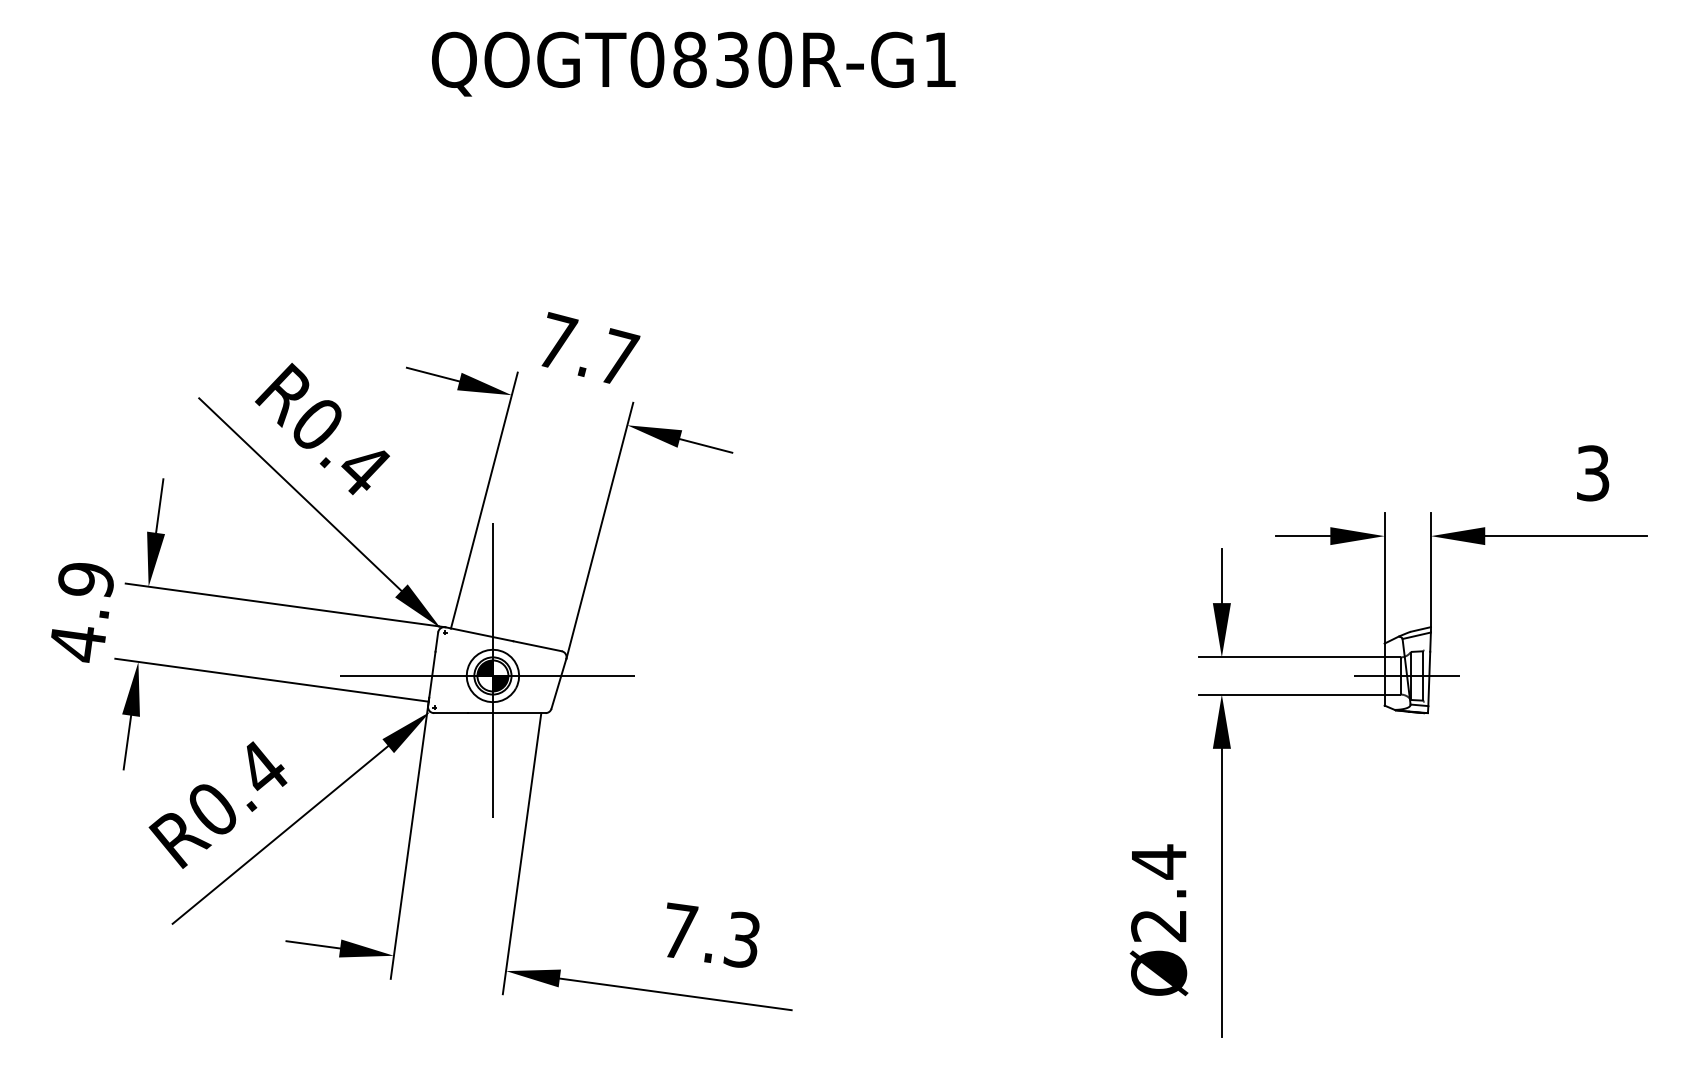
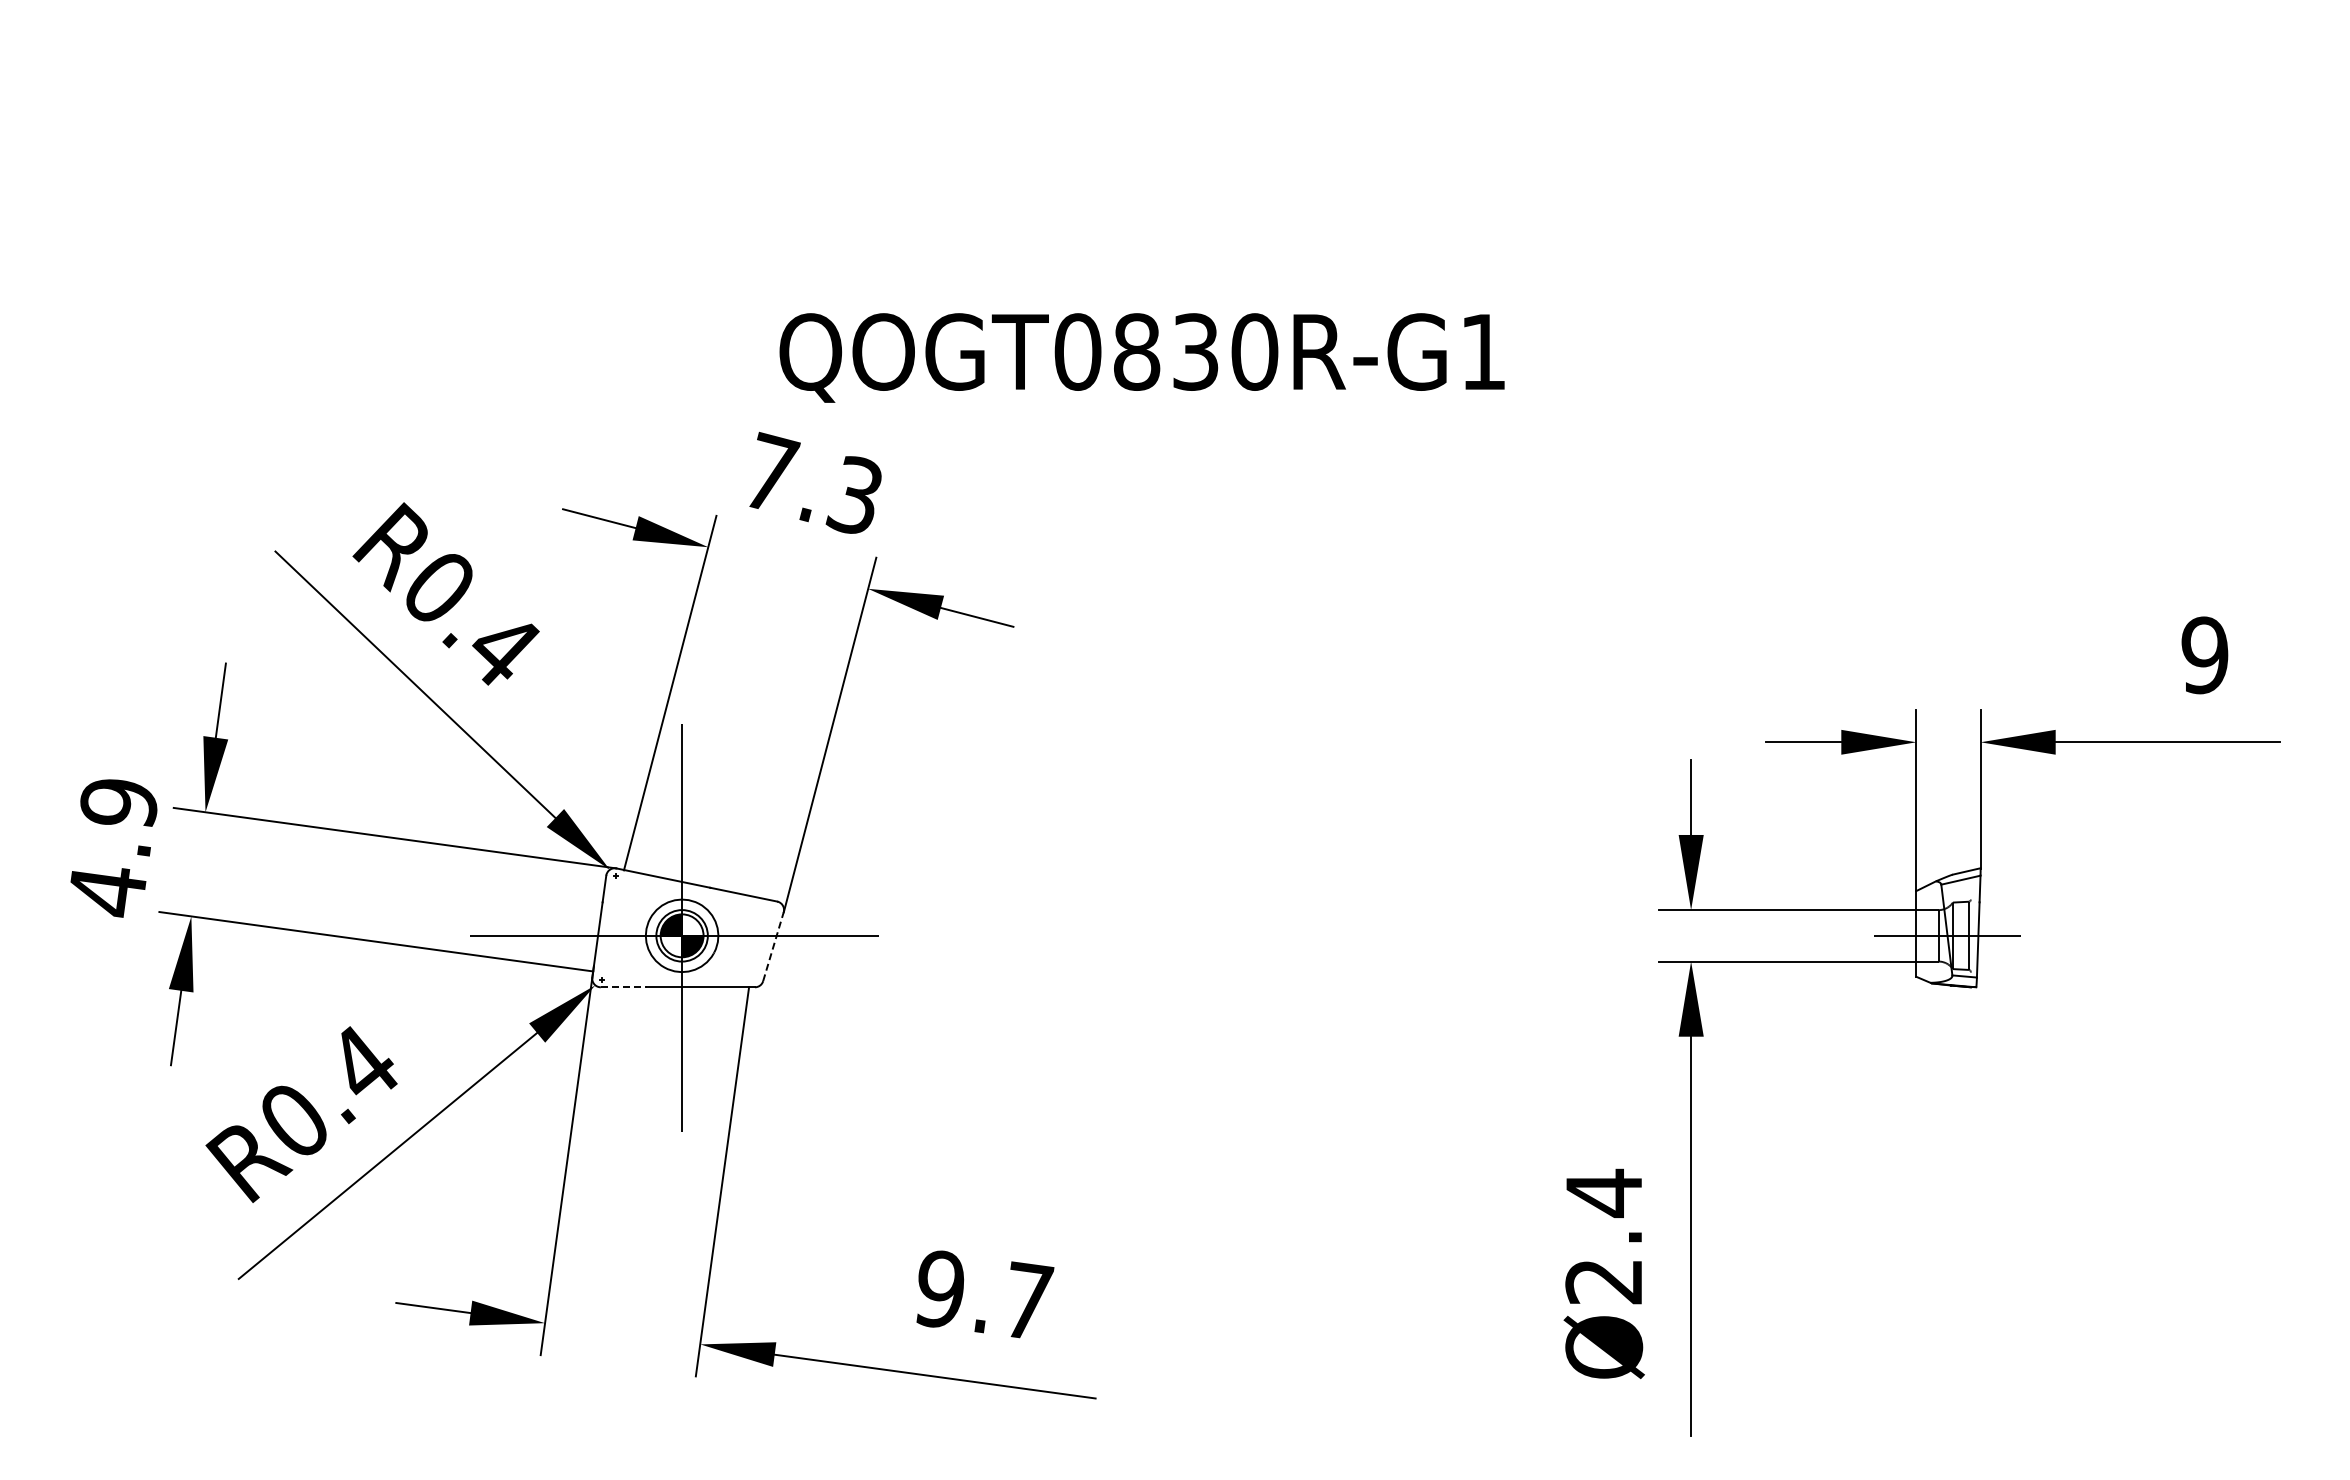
text: (693, 63) -> (1141, 357), moved
text: (618, 356) -> (855, 493), 7.7 -> 7.3
text: (1592, 473) -> (2204, 655), 3 -> 9
line: (558, 683) -> (773, 946), solid -> dashed
line: (451, 713) -> (624, 987), solid -> dashed
text: (712, 935) -> (985, 1294), 7.3 -> 9.7

